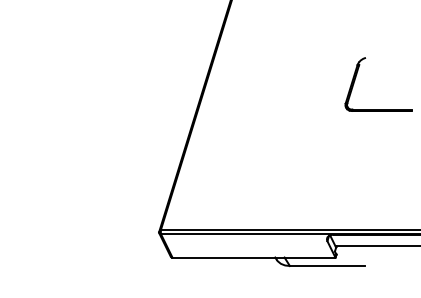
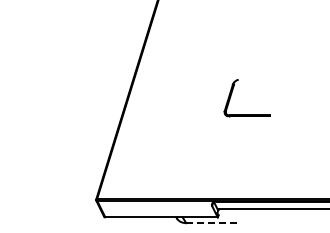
line: (327, 266) -> (212, 223), solid -> dashed

